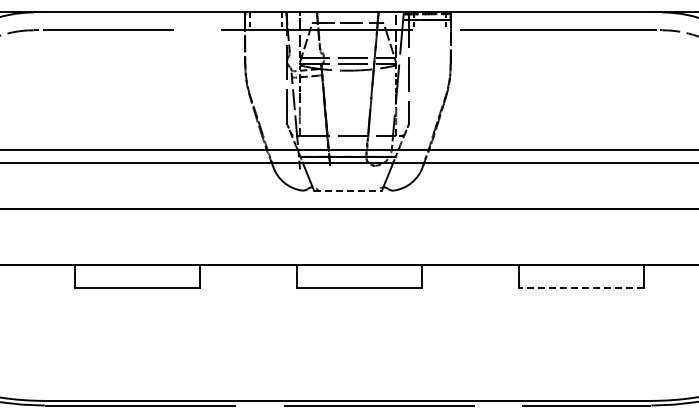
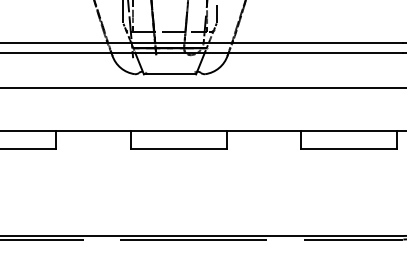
line: (348, 190) -> (170, 74), dashed -> solid
line: (580, 287) -> (348, 148), dashed -> solid

